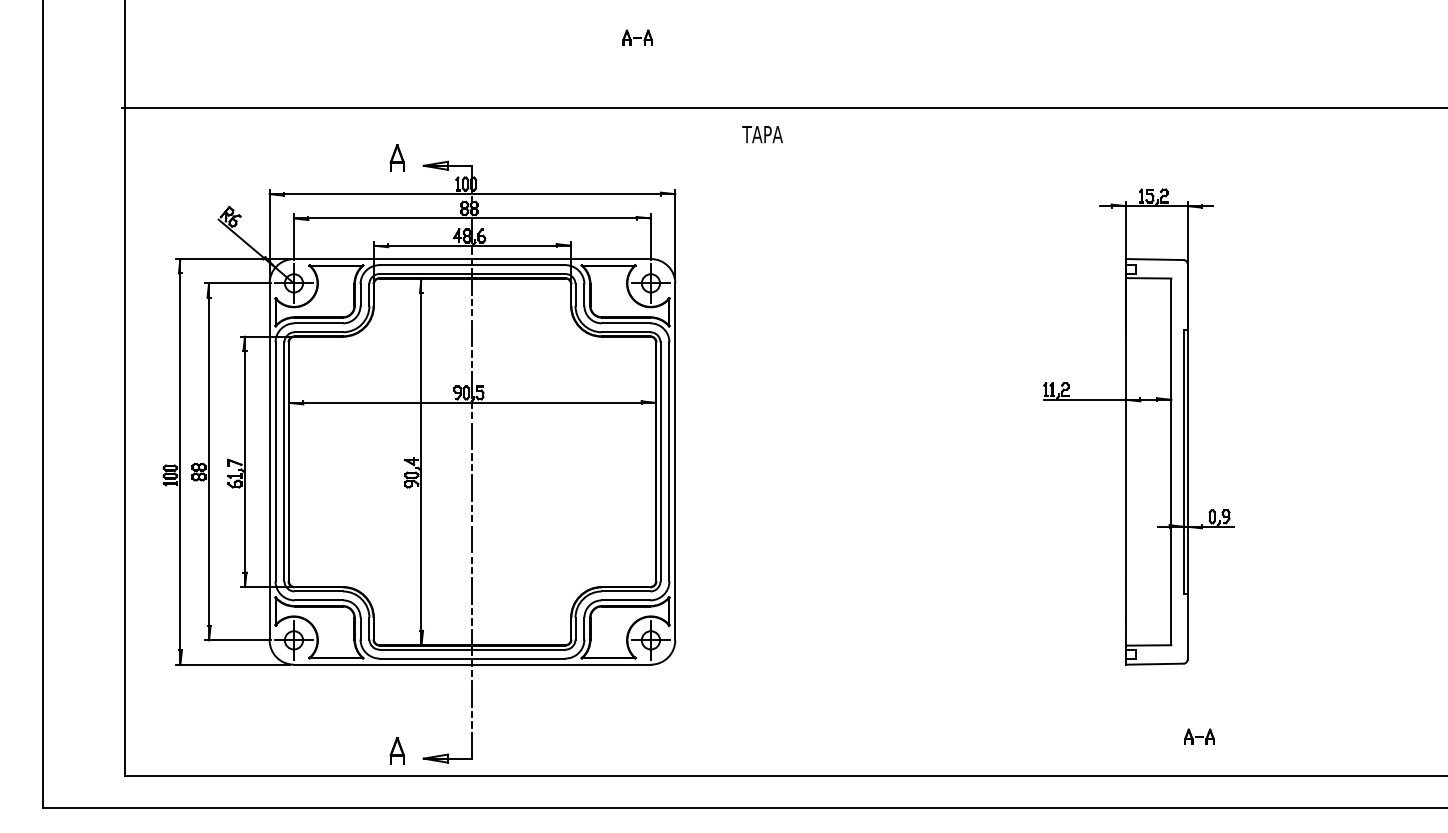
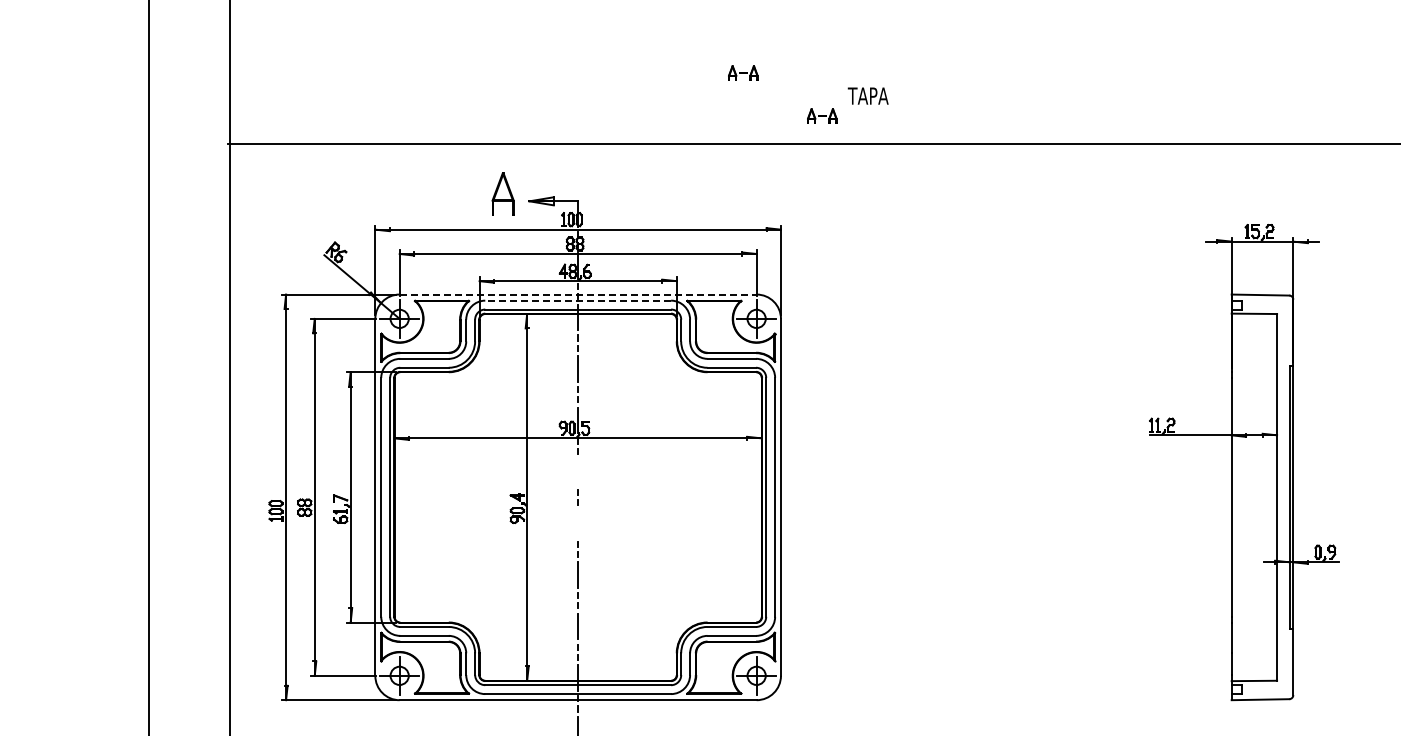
part: (716, 80) -> (822, 116), added
text: (762, 134) -> (868, 96), moved
part: (396, 157) -> (502, 193), size x1.6
line: (472, 259) -> (578, 295), solid -> dashed
line: (472, 265) -> (578, 301), solid -> dashed
line: (472, 436) -> (578, 472), removed
line: (472, 487) -> (578, 523), removed

